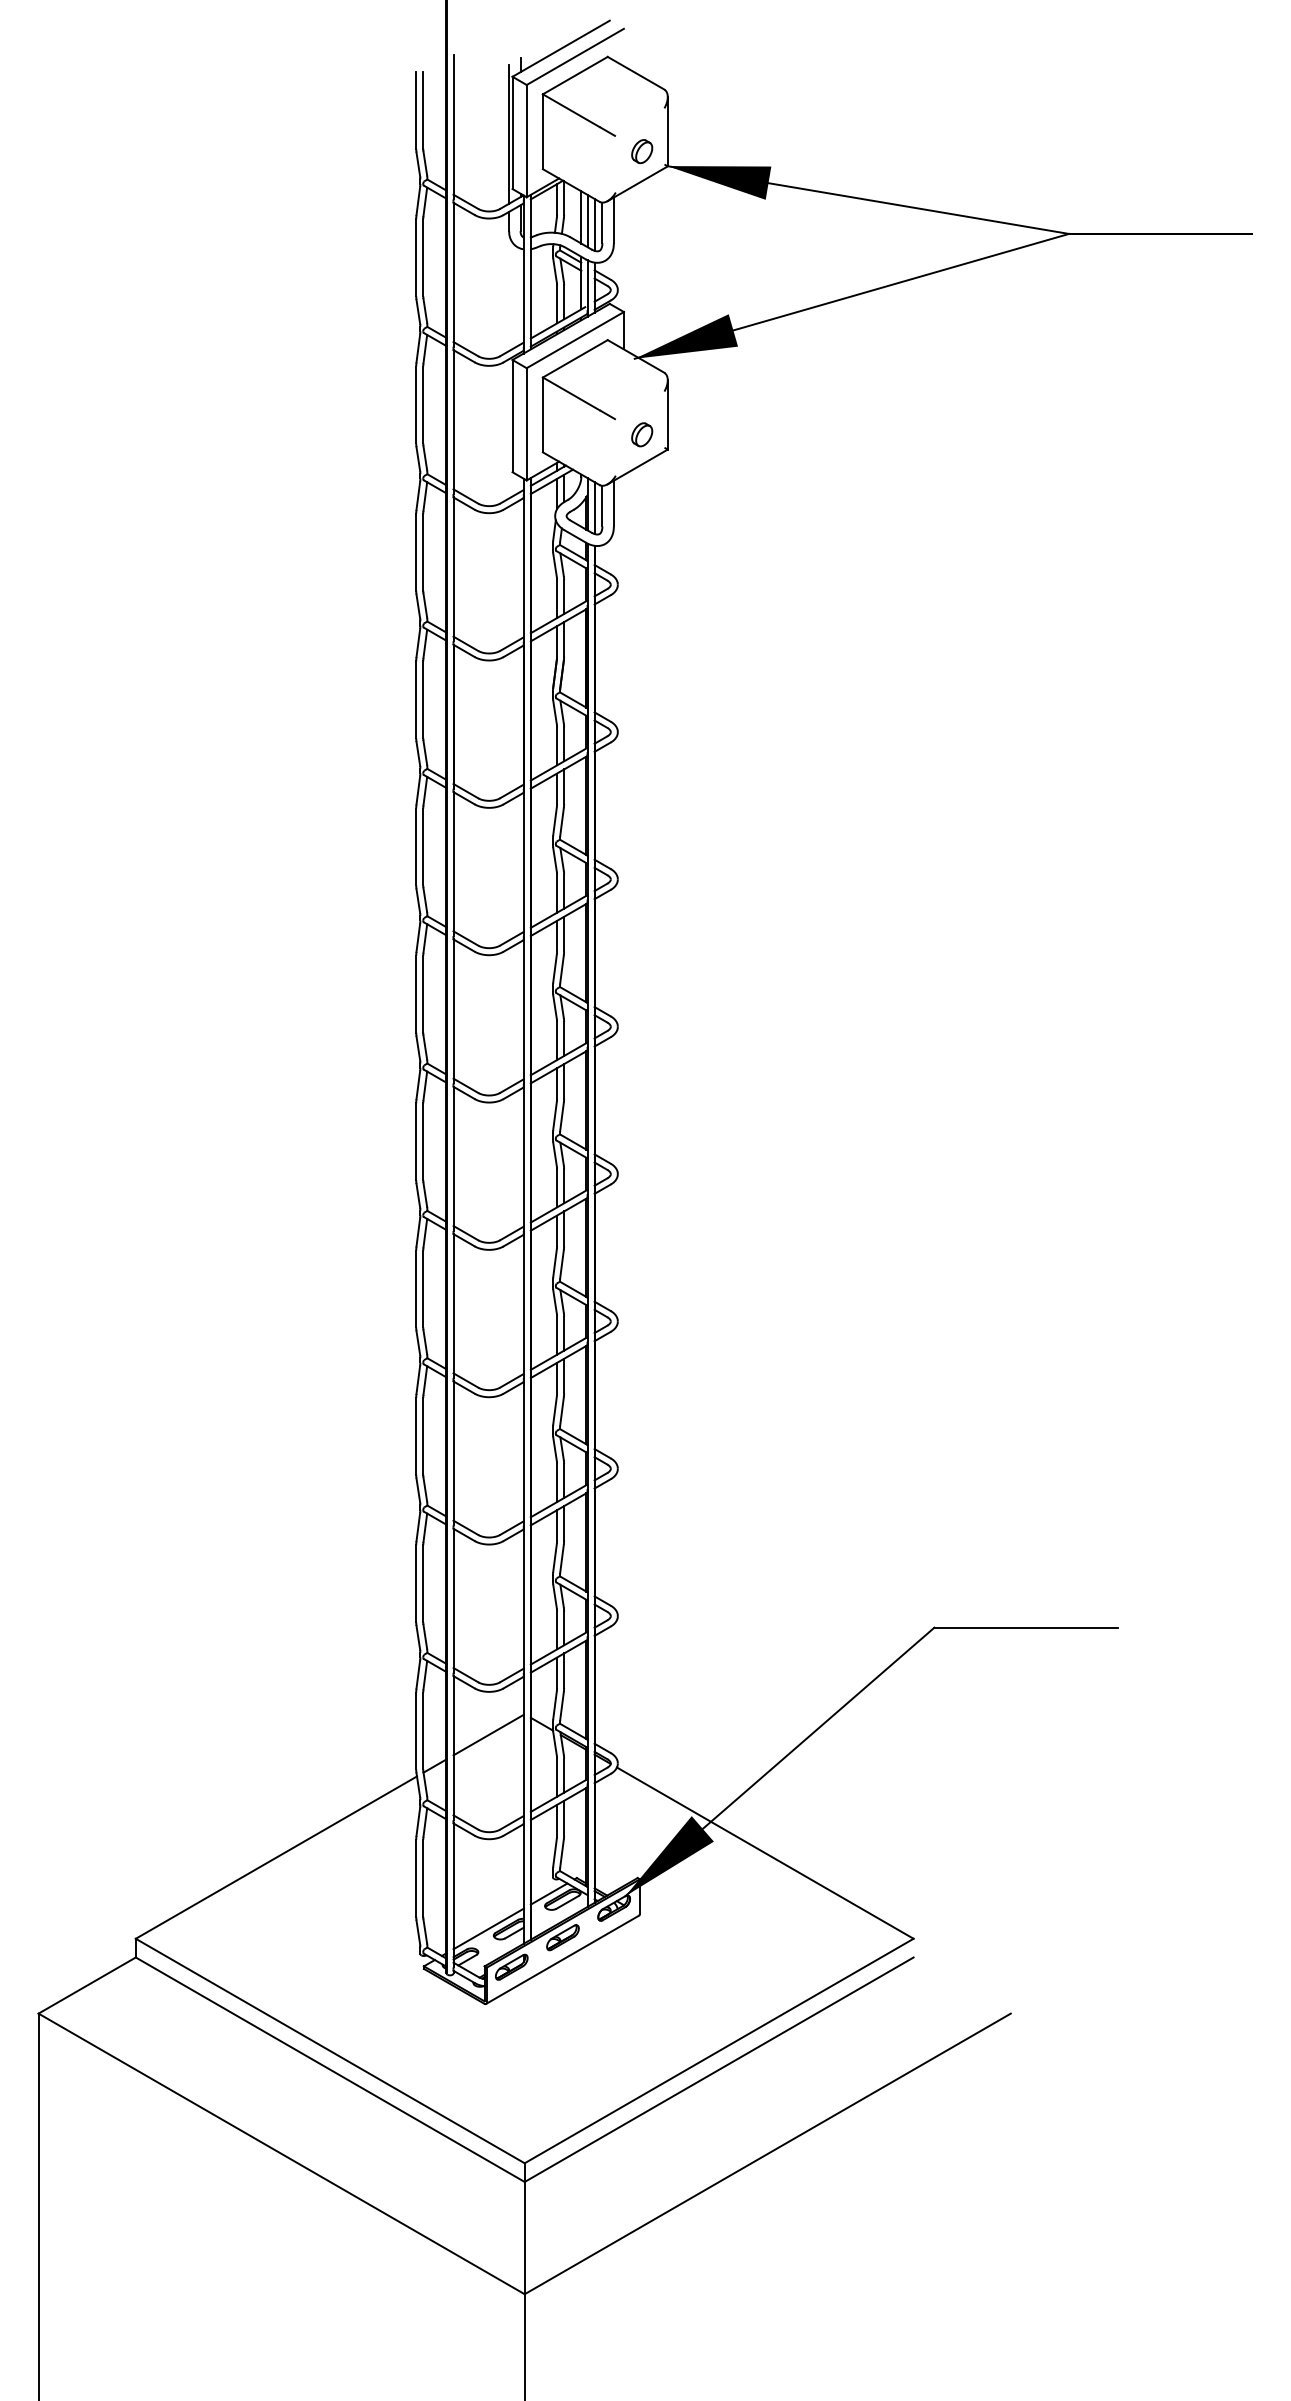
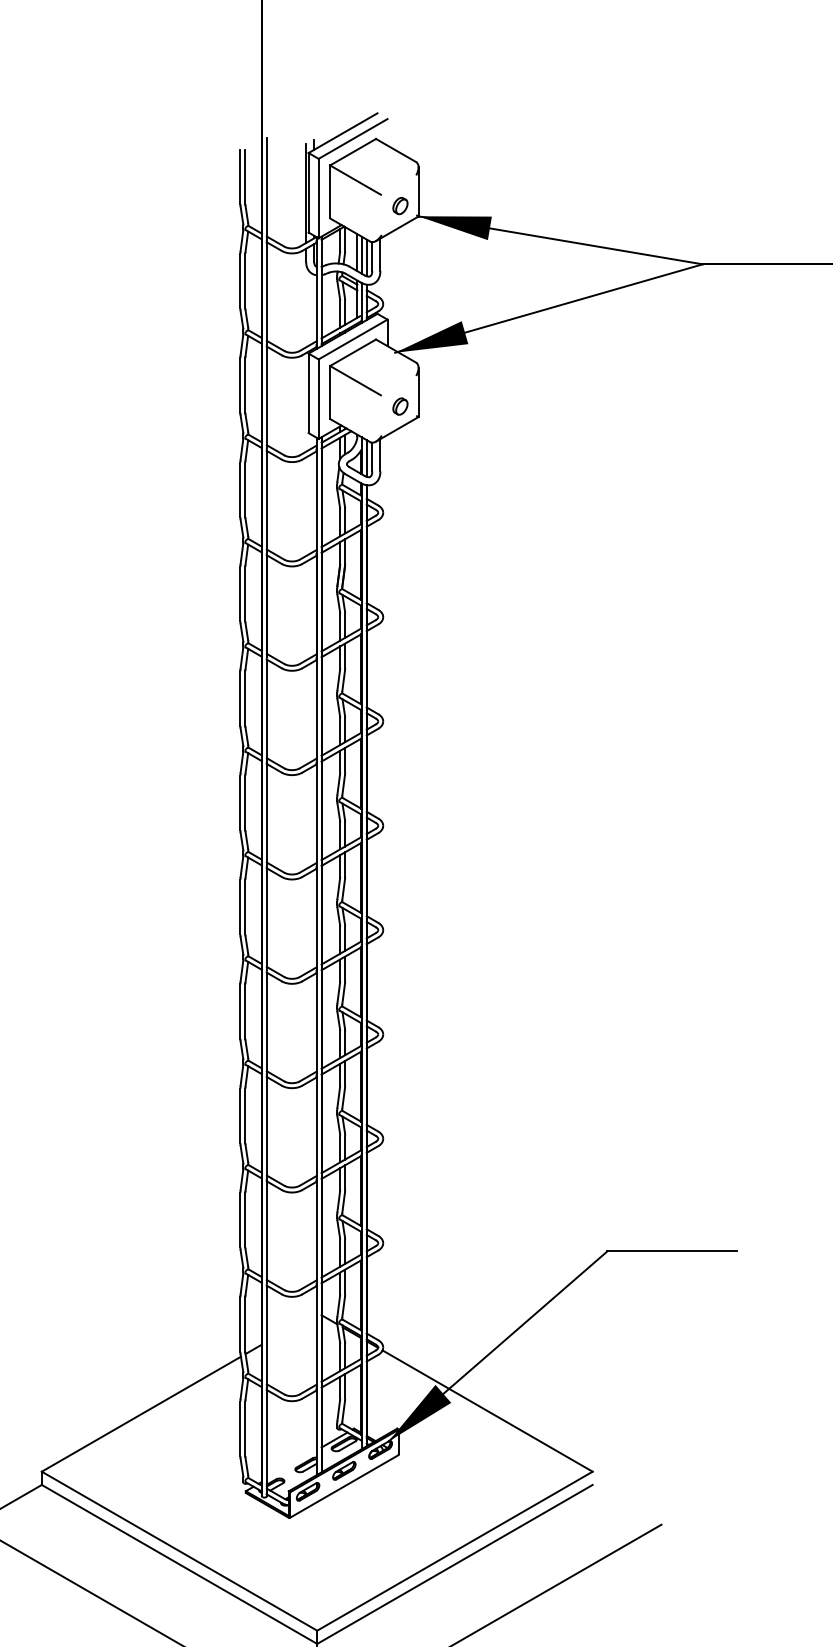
line: (488, 1734) -> (291, 1327), removed
line: (488, 1928) -> (291, 1464), removed

